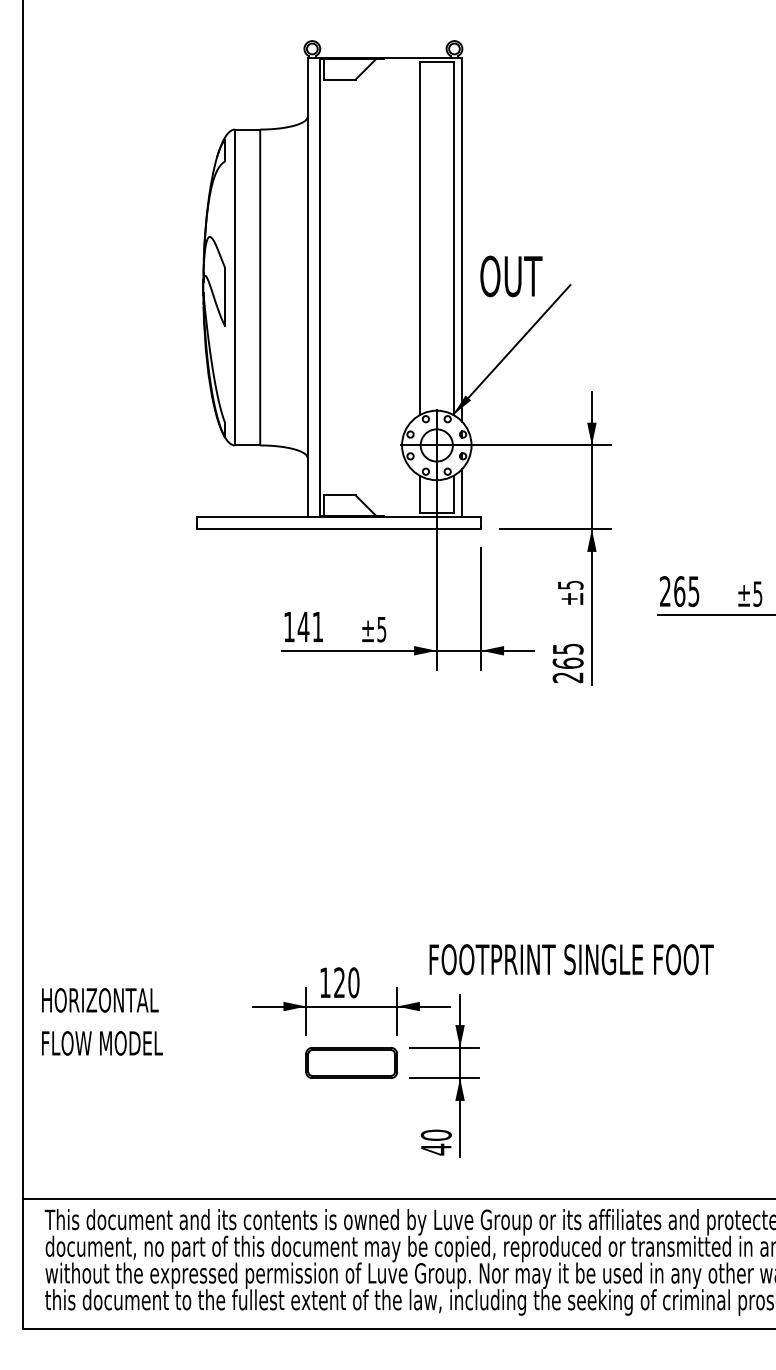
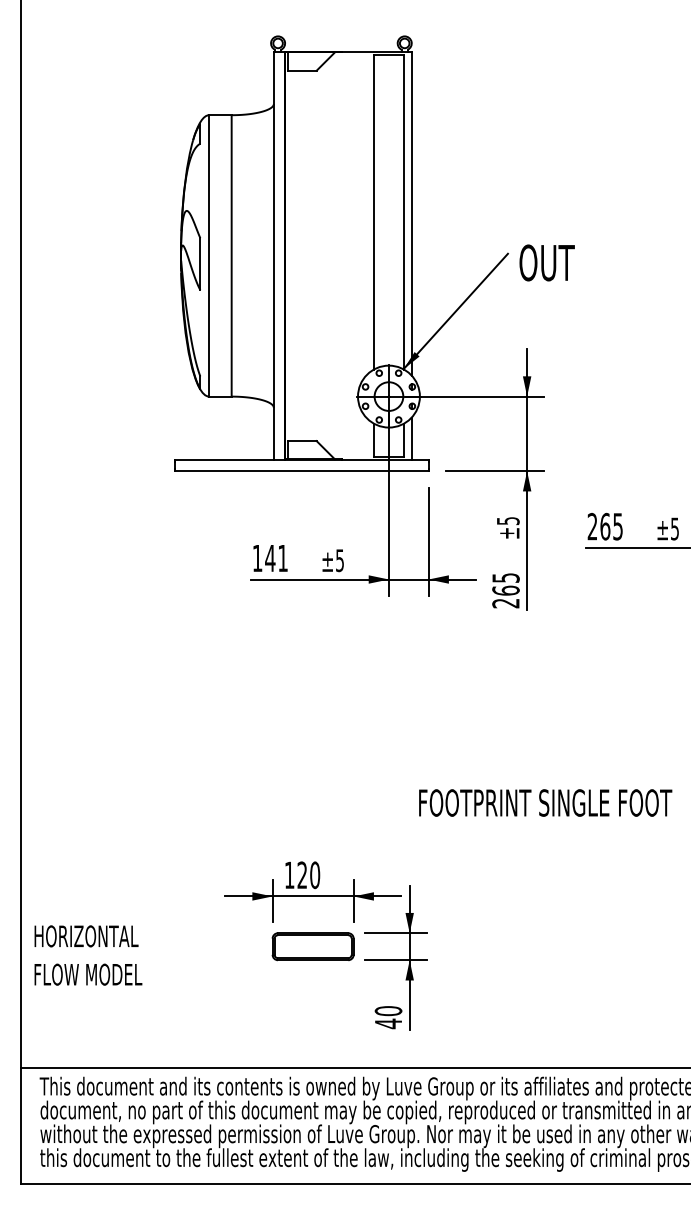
text: (511, 276) -> (547, 263), moved
text: (571, 959) -> (545, 802), moved
text: (102, 1021) -> (88, 955), moved

